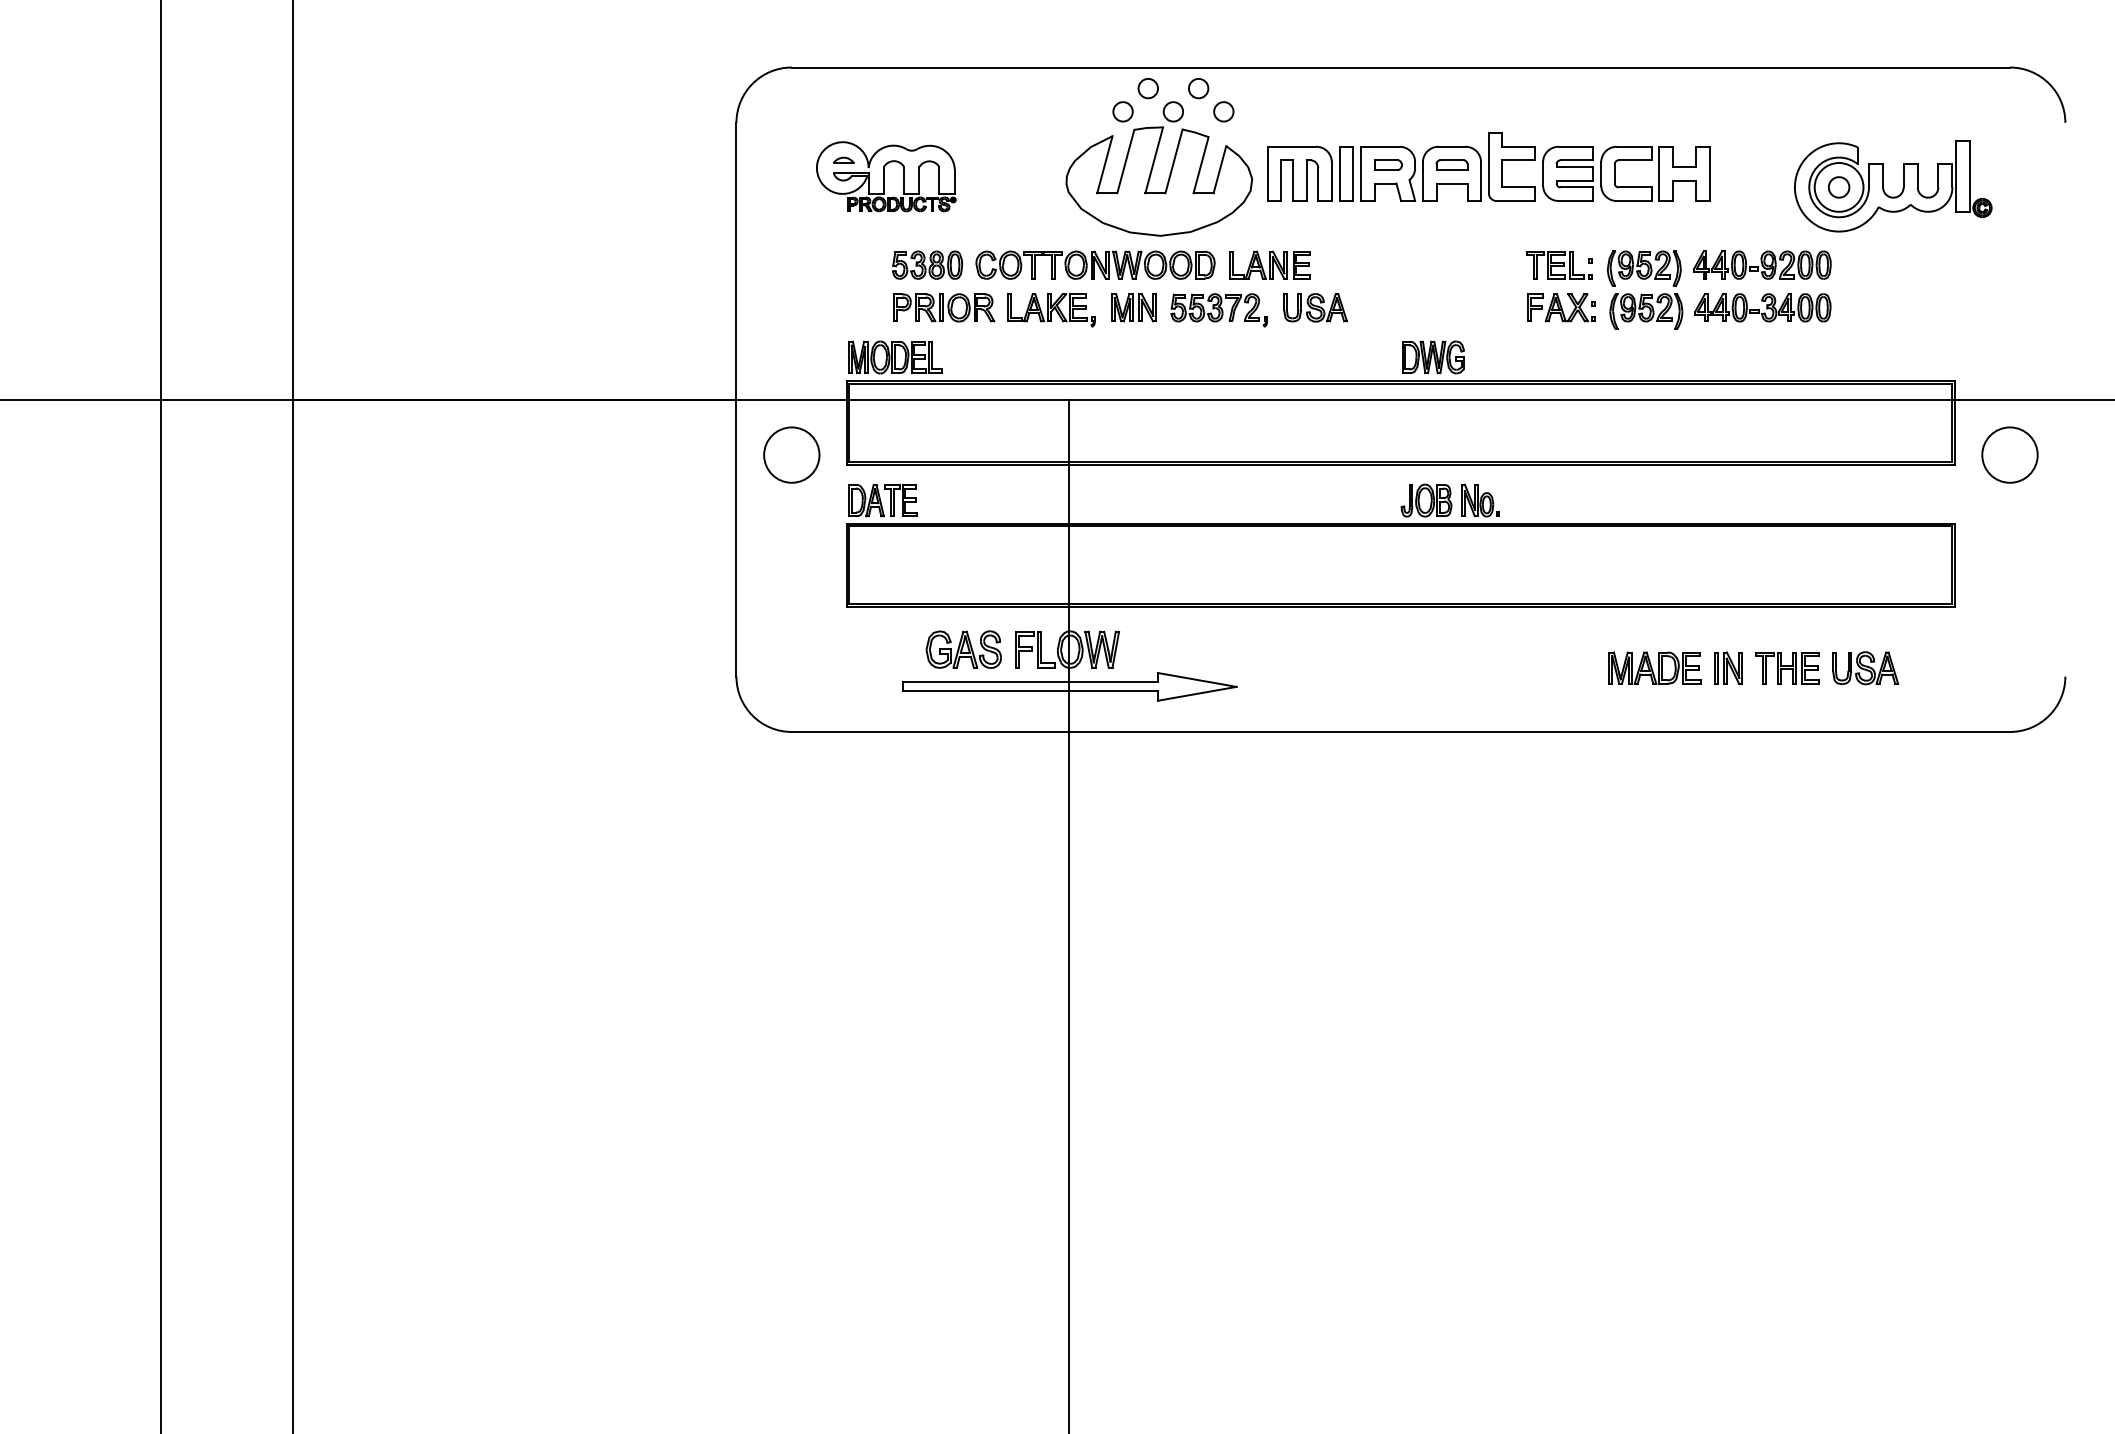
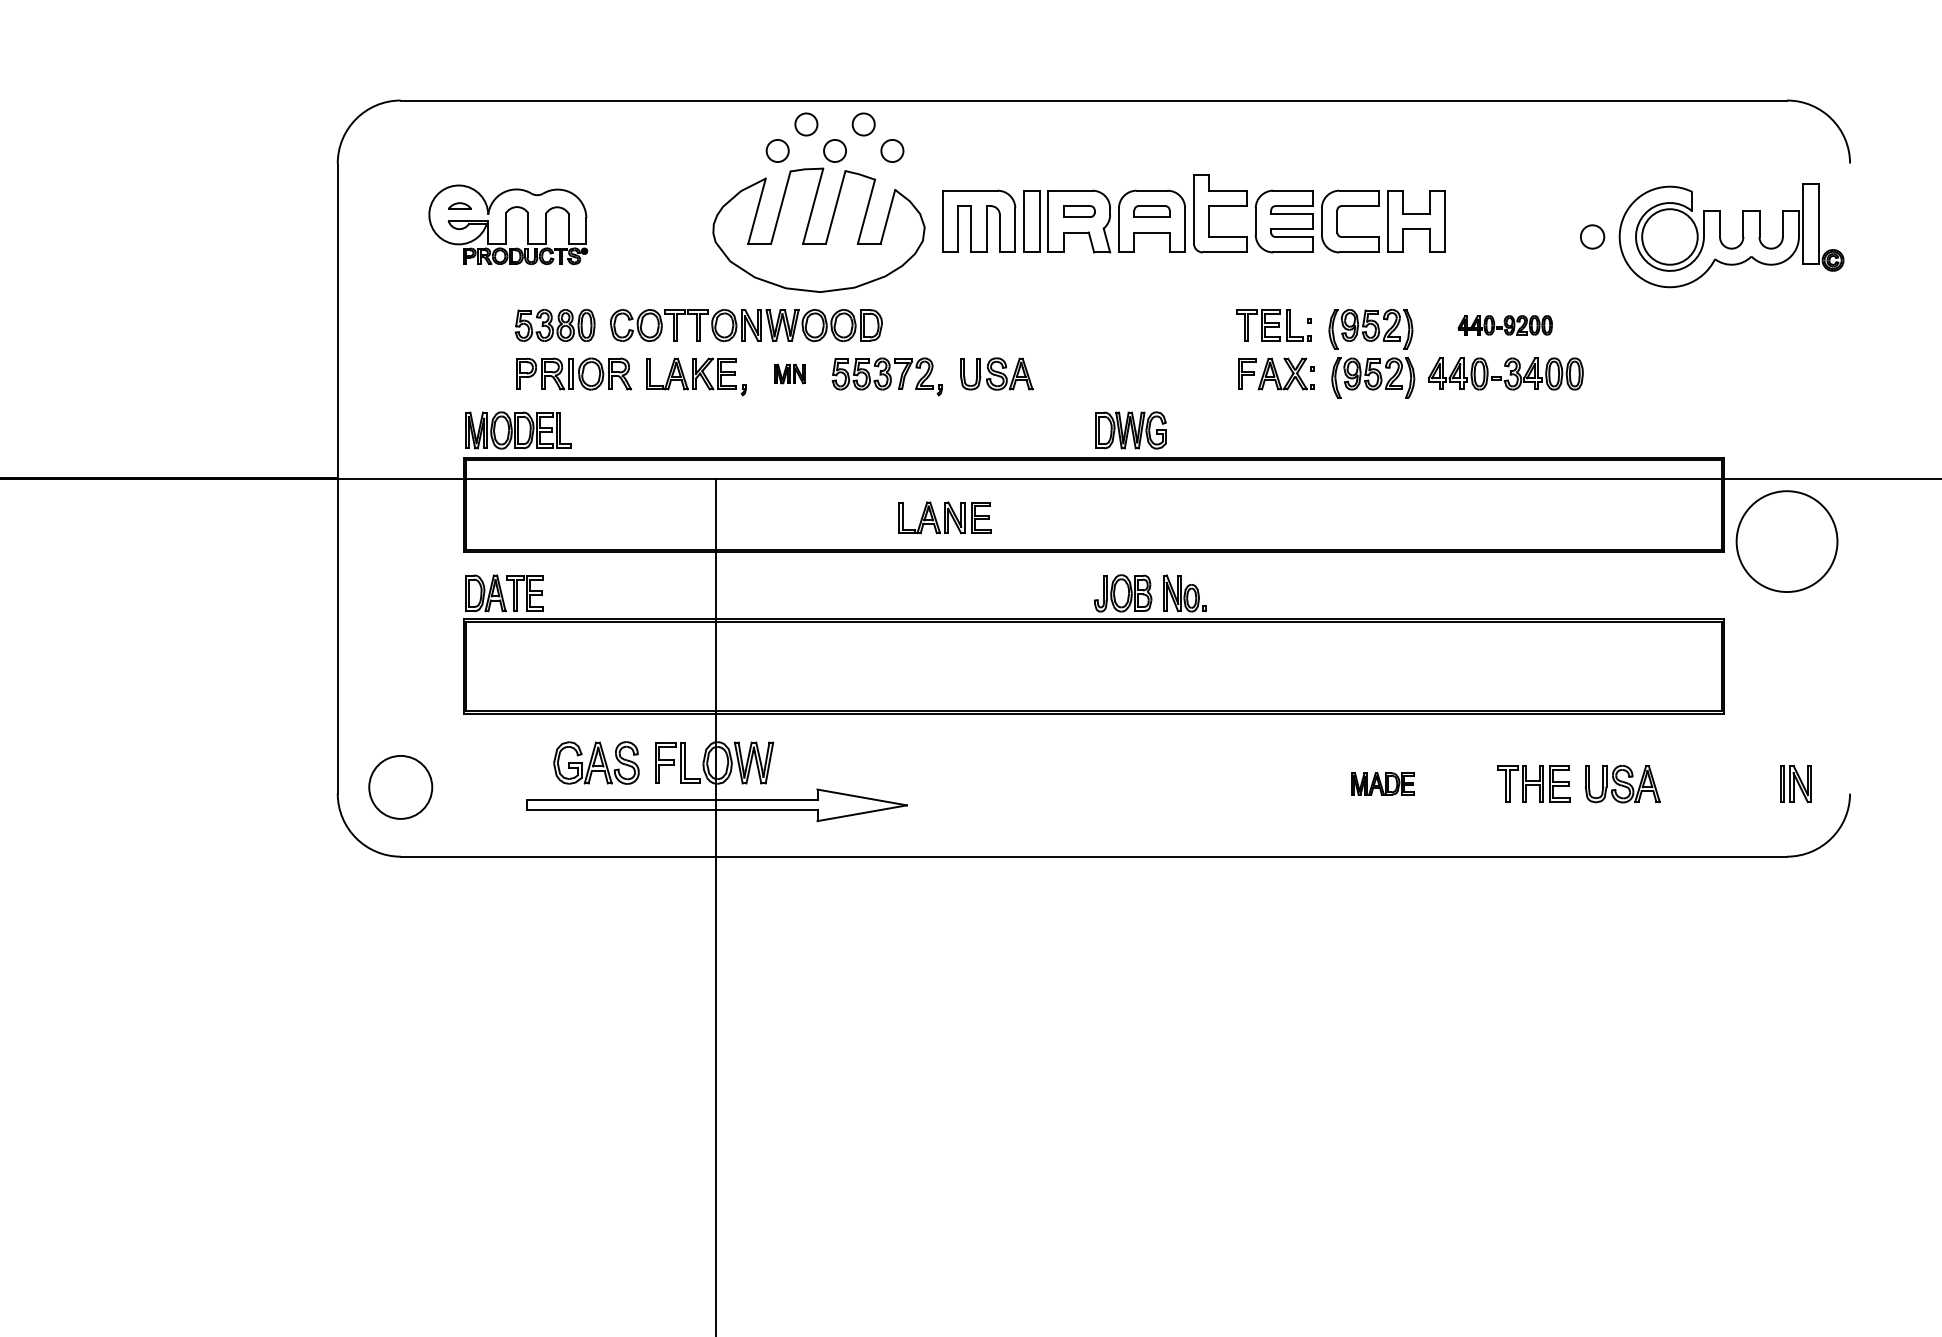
part: (1902, 187) -> (1742, 237), moved
part: (1269, 264) -> (944, 517), moved
part: (1762, 264) -> (1505, 324), size x0.6
part: (1133, 307) -> (789, 373), size x0.6
circle: (791, 454) -> (400, 786), moved
circle: (2009, 454) -> (1786, 540), size x1.6
part: (1654, 667) -> (1382, 783), size x0.6
part: (1728, 667) -> (1795, 783), moved

